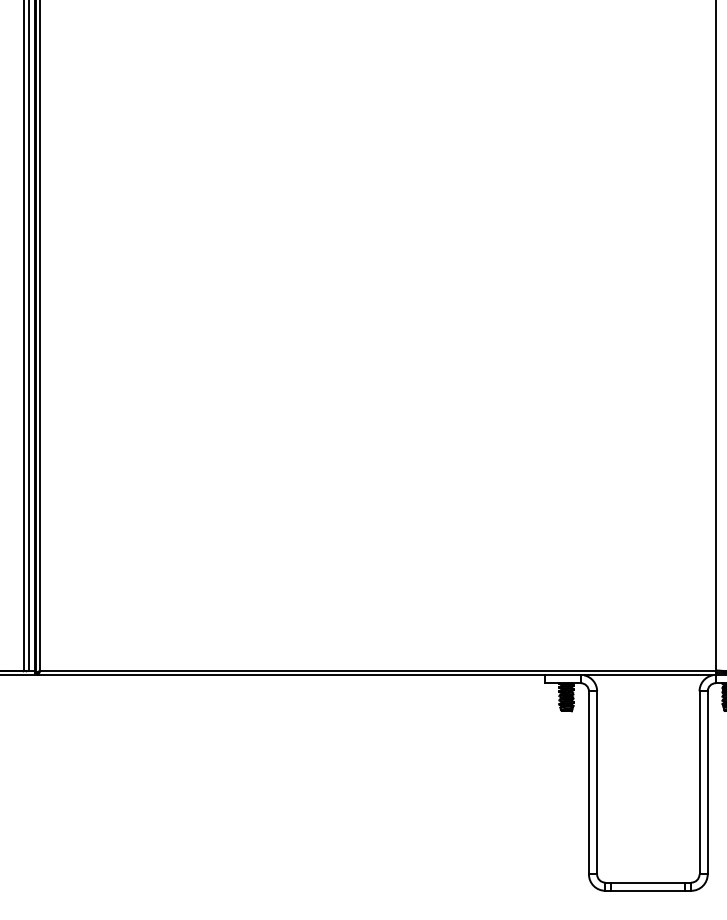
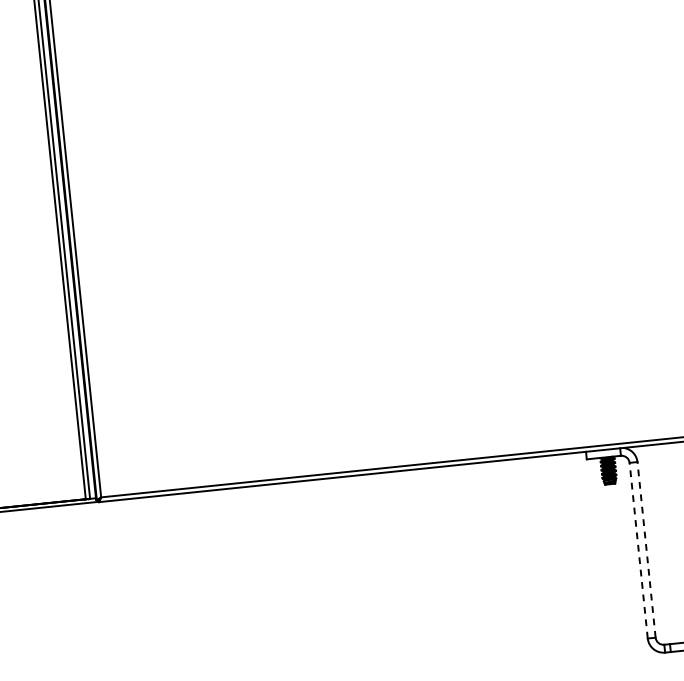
line: (588, 782) -> (638, 550), solid -> dashed
line: (597, 782) -> (646, 549), solid -> dashed

